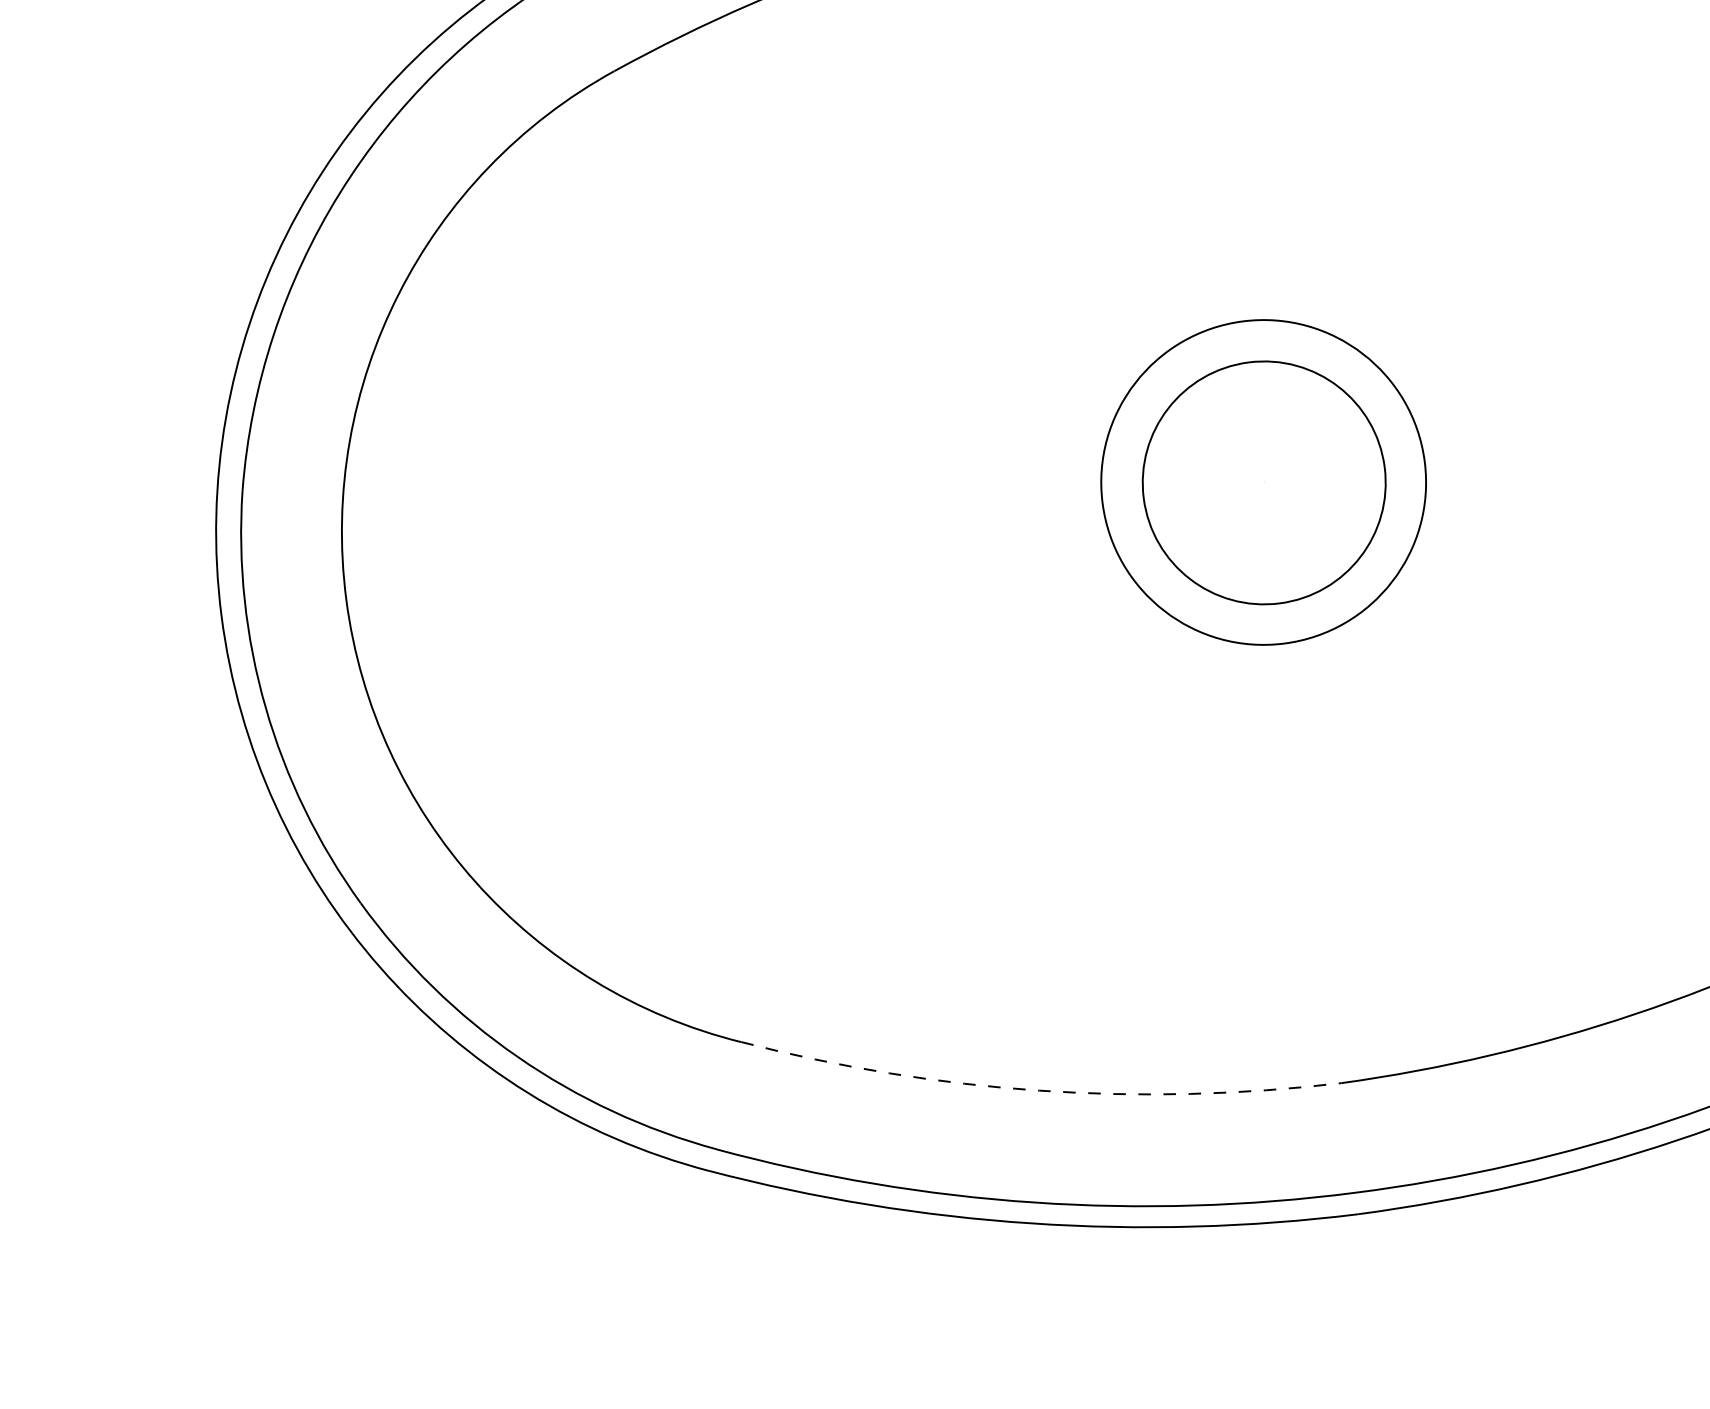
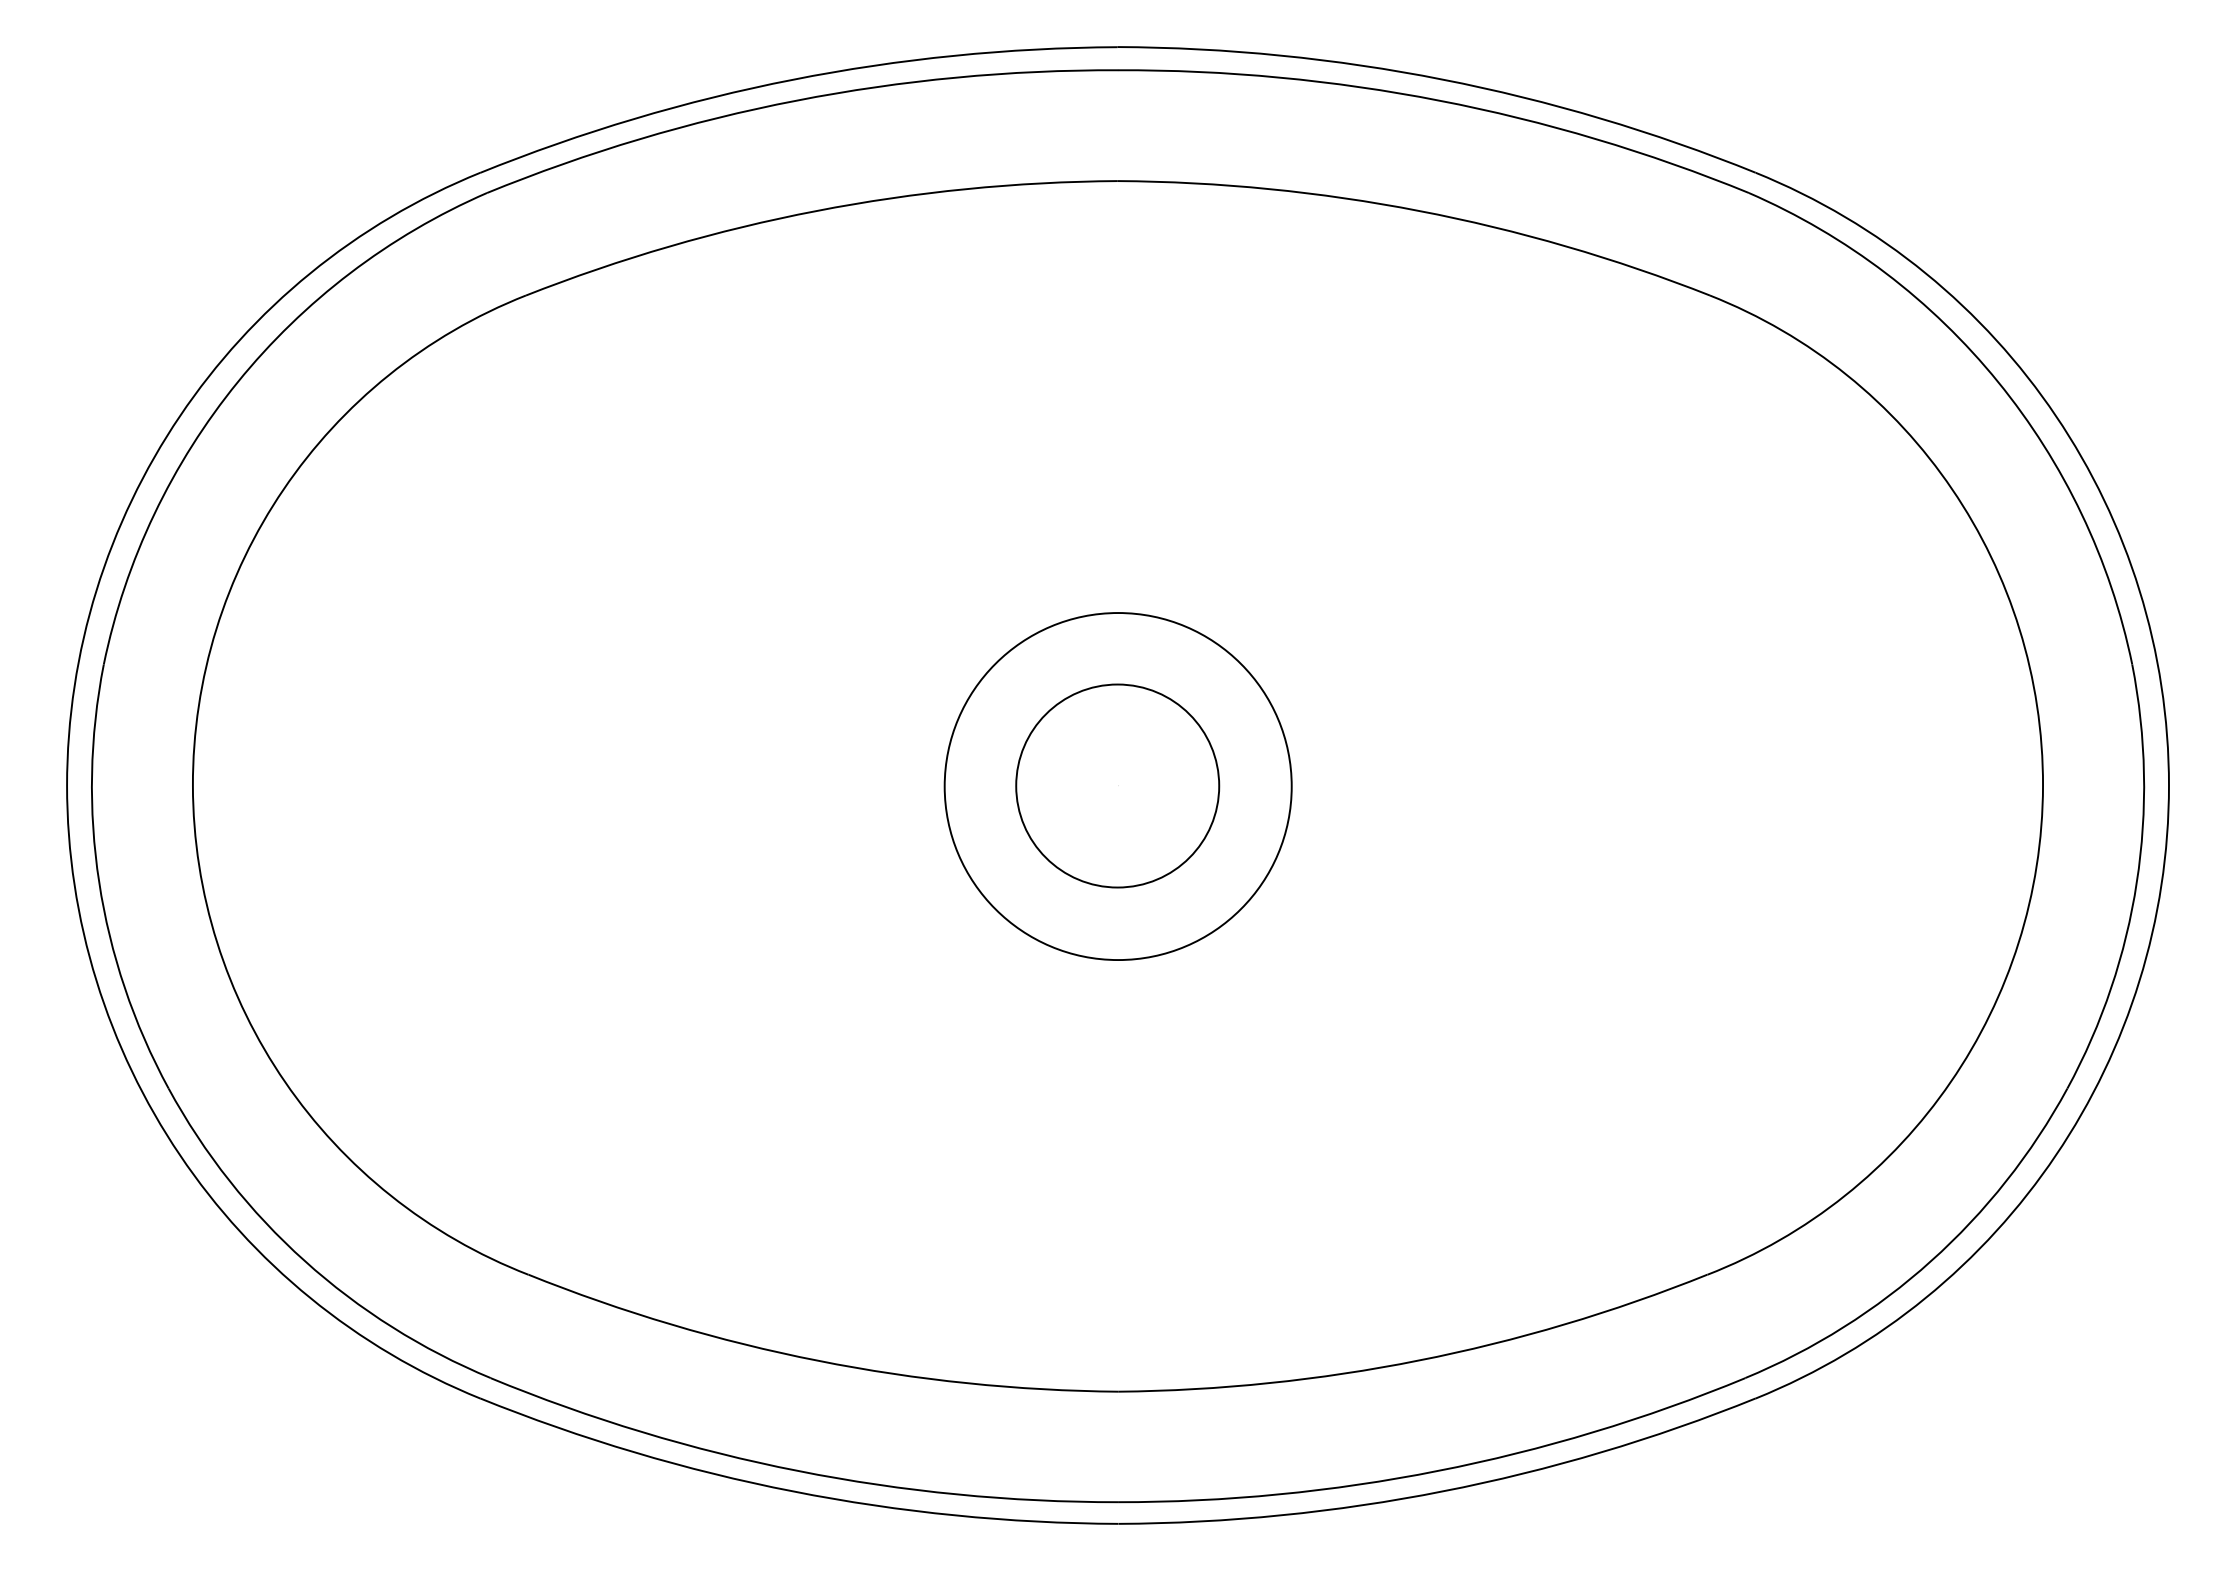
circle: (1263, 481) -> (1117, 785), size x0.62
circle: (1263, 482) -> (1117, 786), size x1.43
arc: (1039, 1090) -> (818, 1360), dashed -> solid

